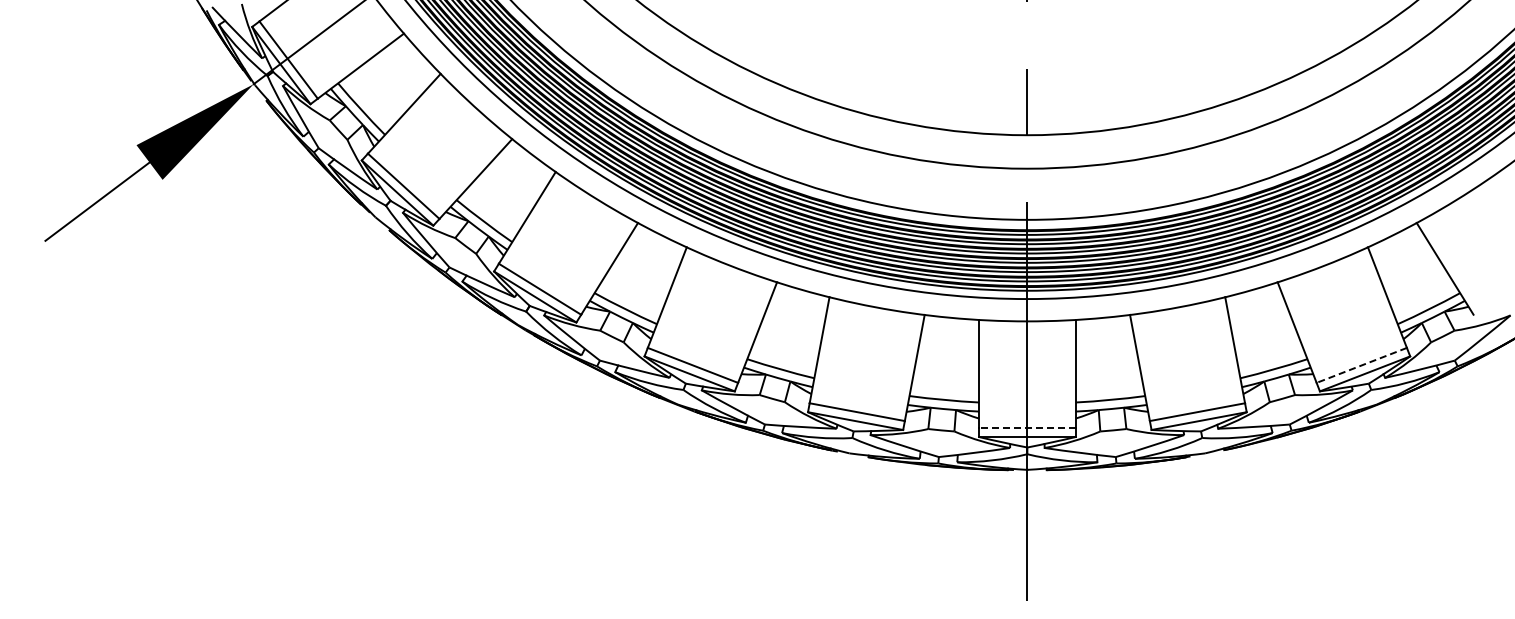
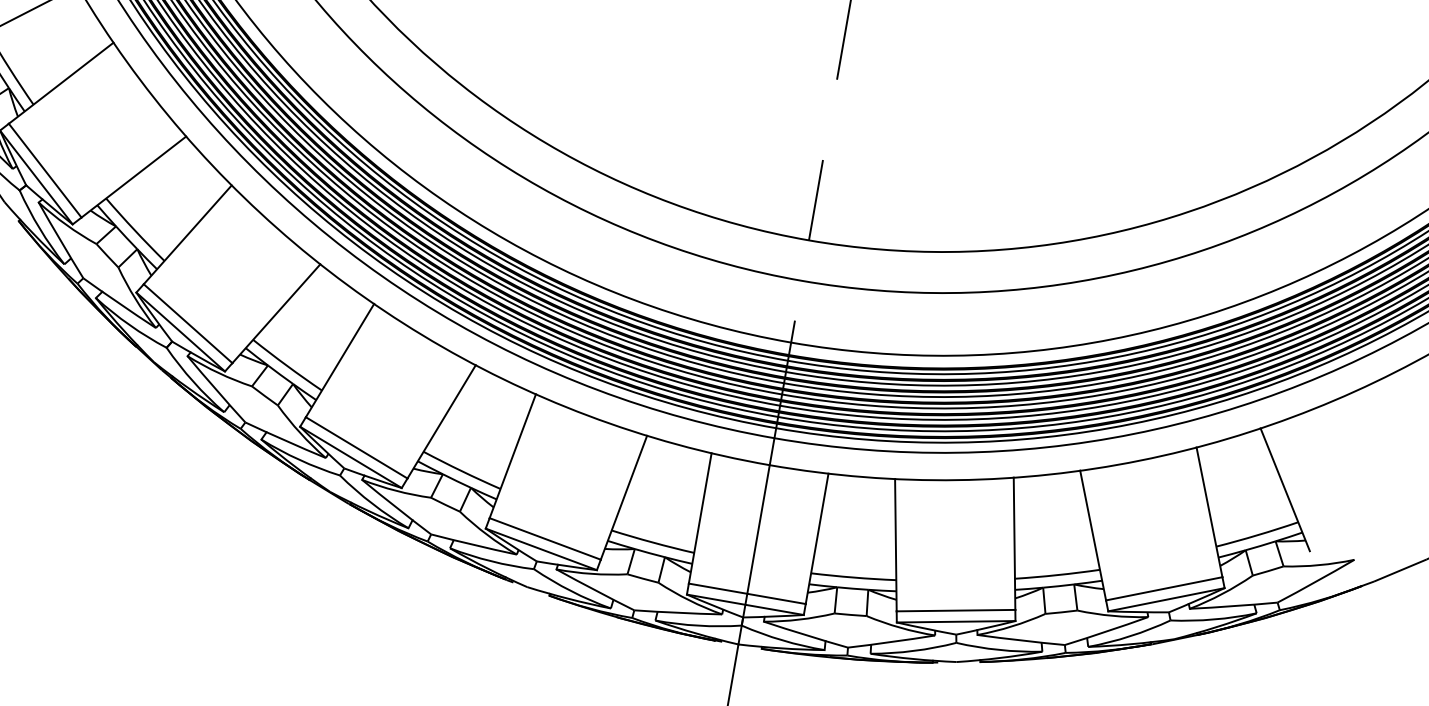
line: (1361, 365) -> (1163, 588), dashed -> solid
line: (1026, 427) -> (746, 593), dashed -> solid

